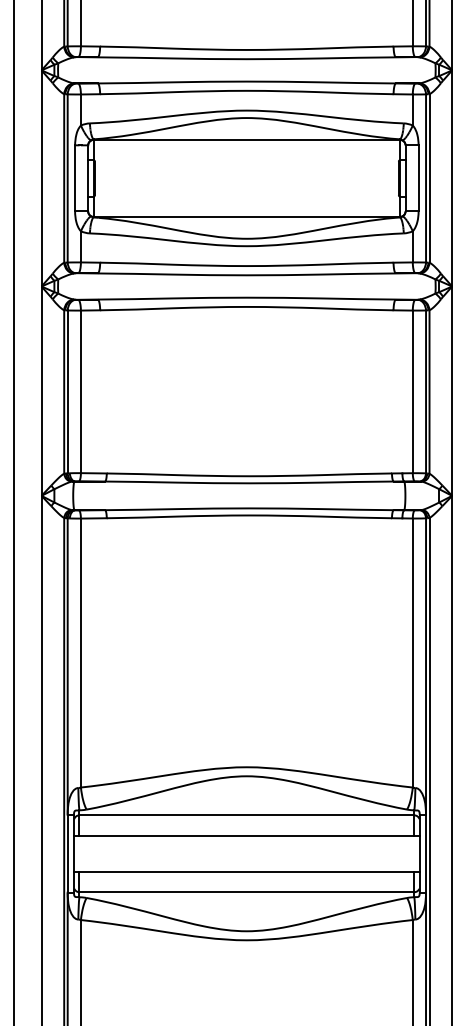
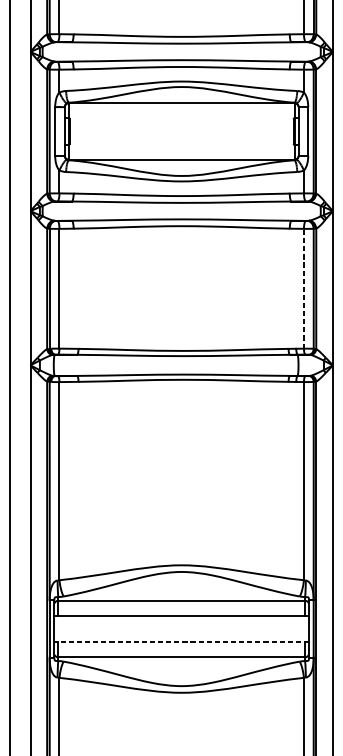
line: (412, 391) -> (303, 288), solid -> dashed
line: (246, 871) -> (181, 642), solid -> dashed

